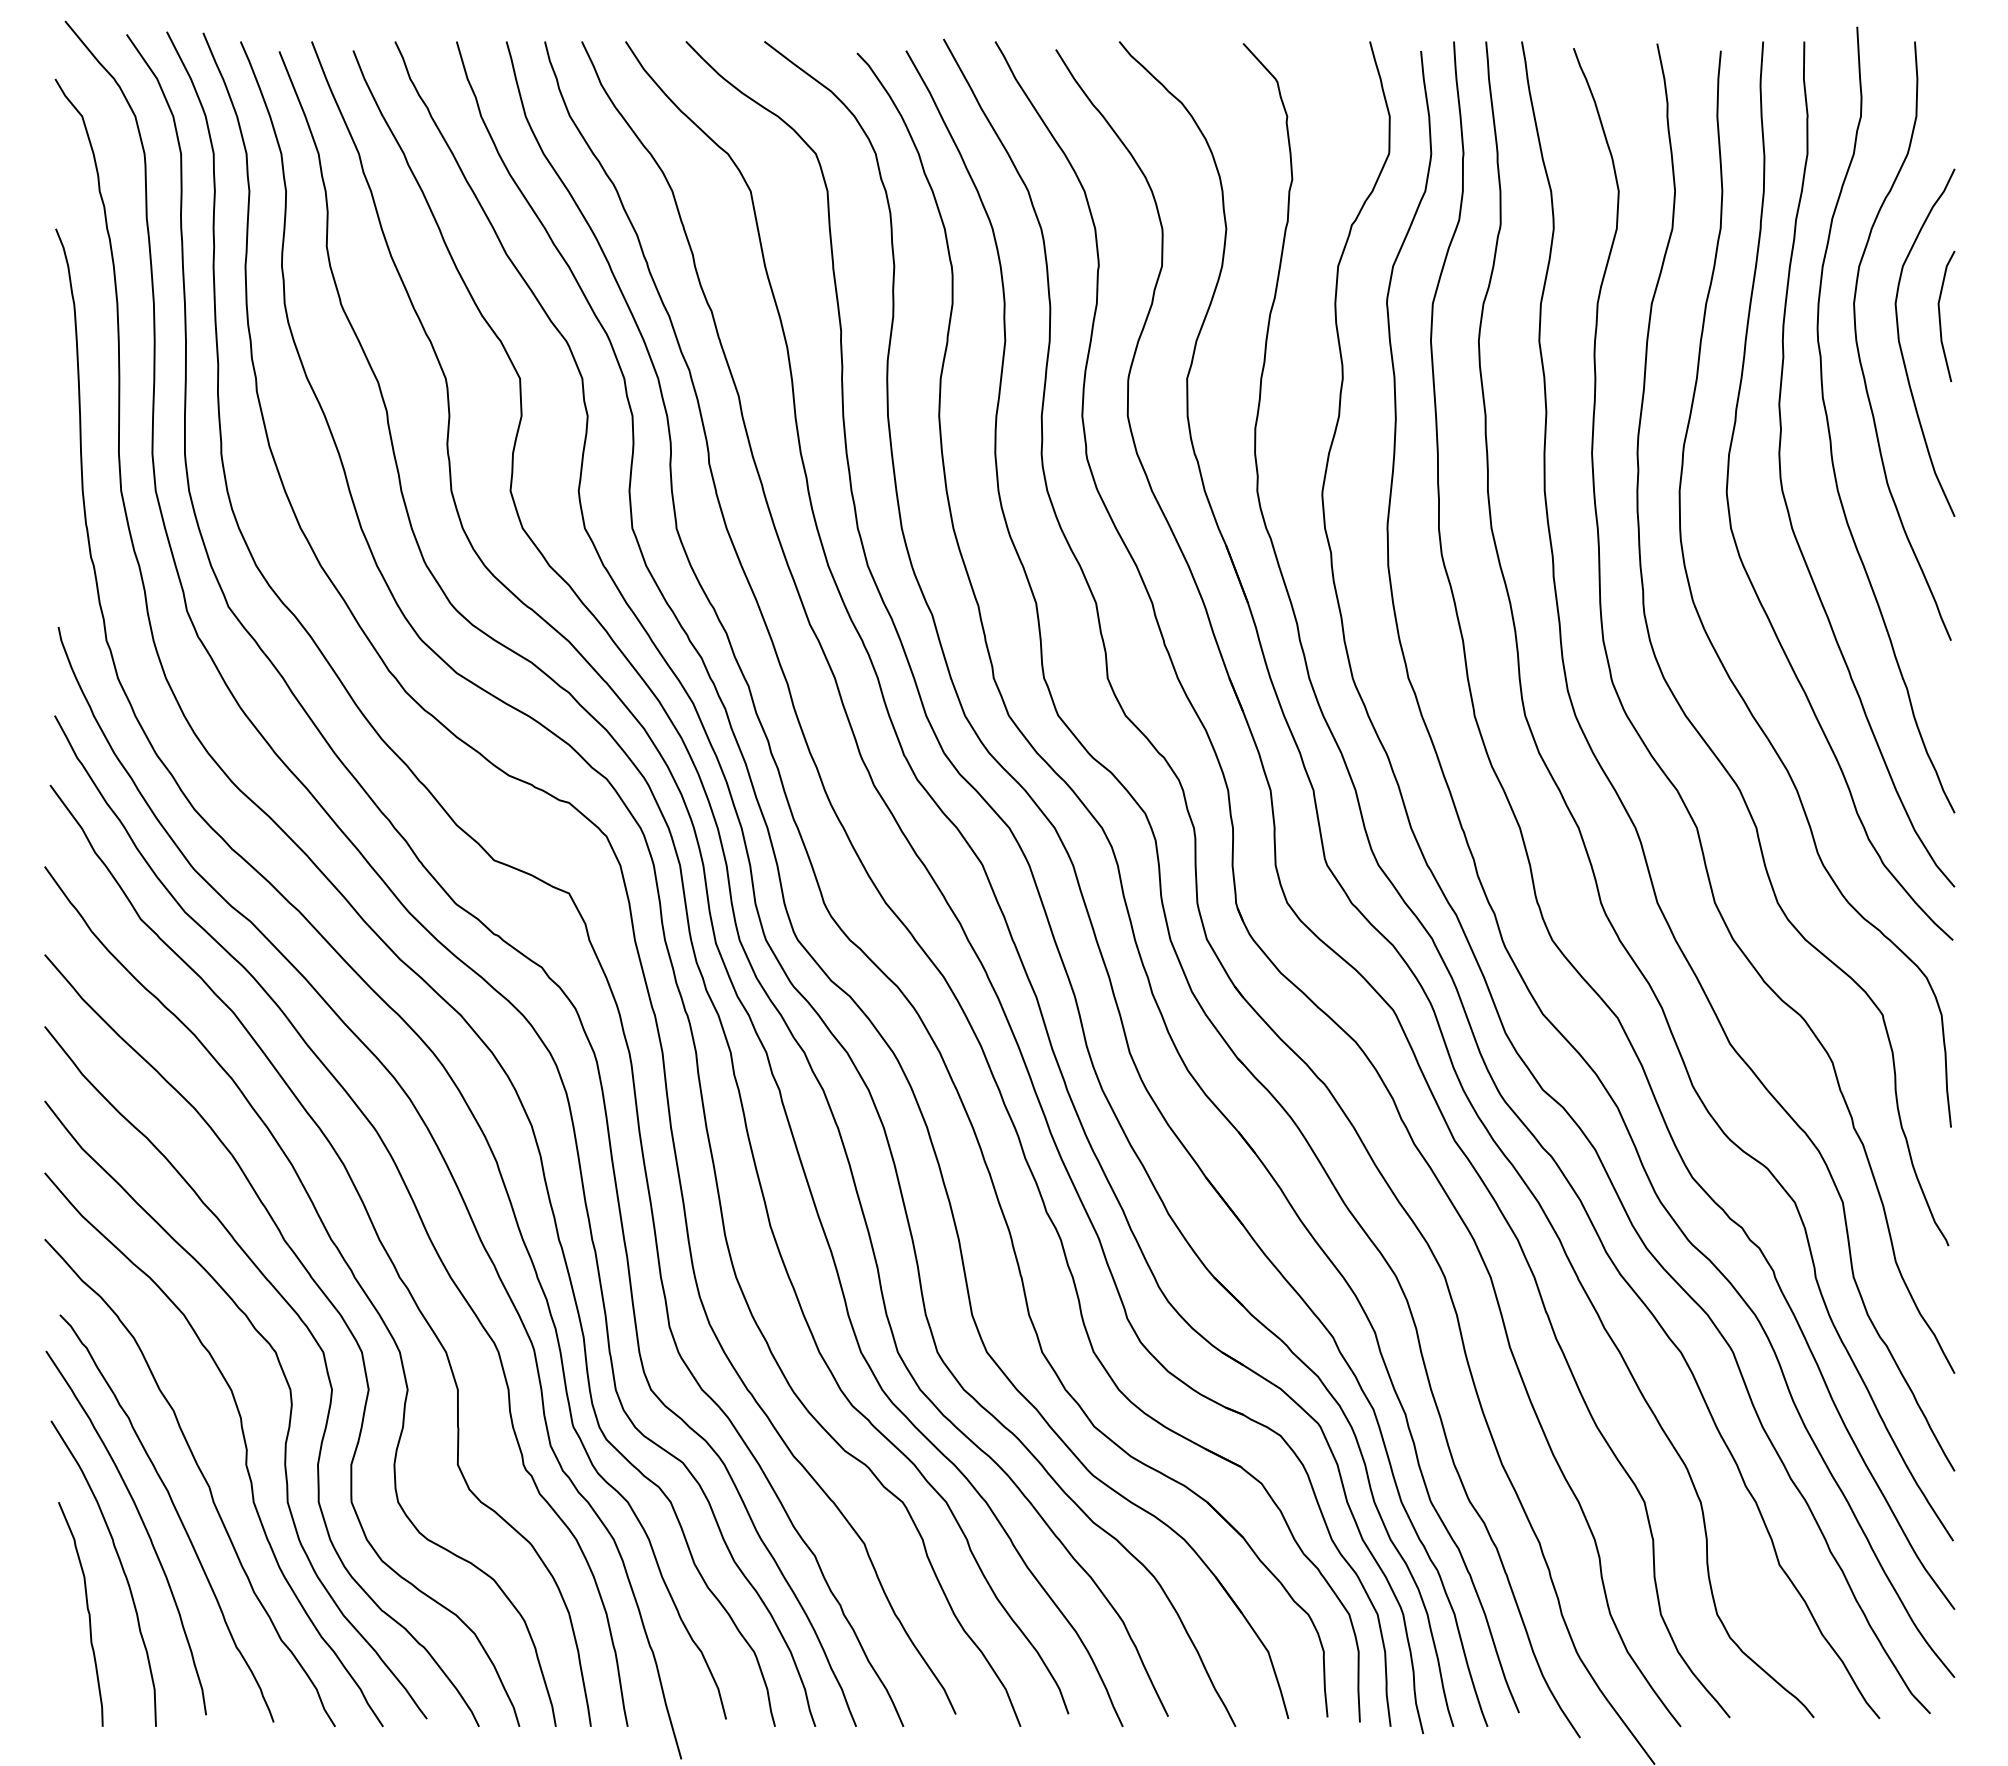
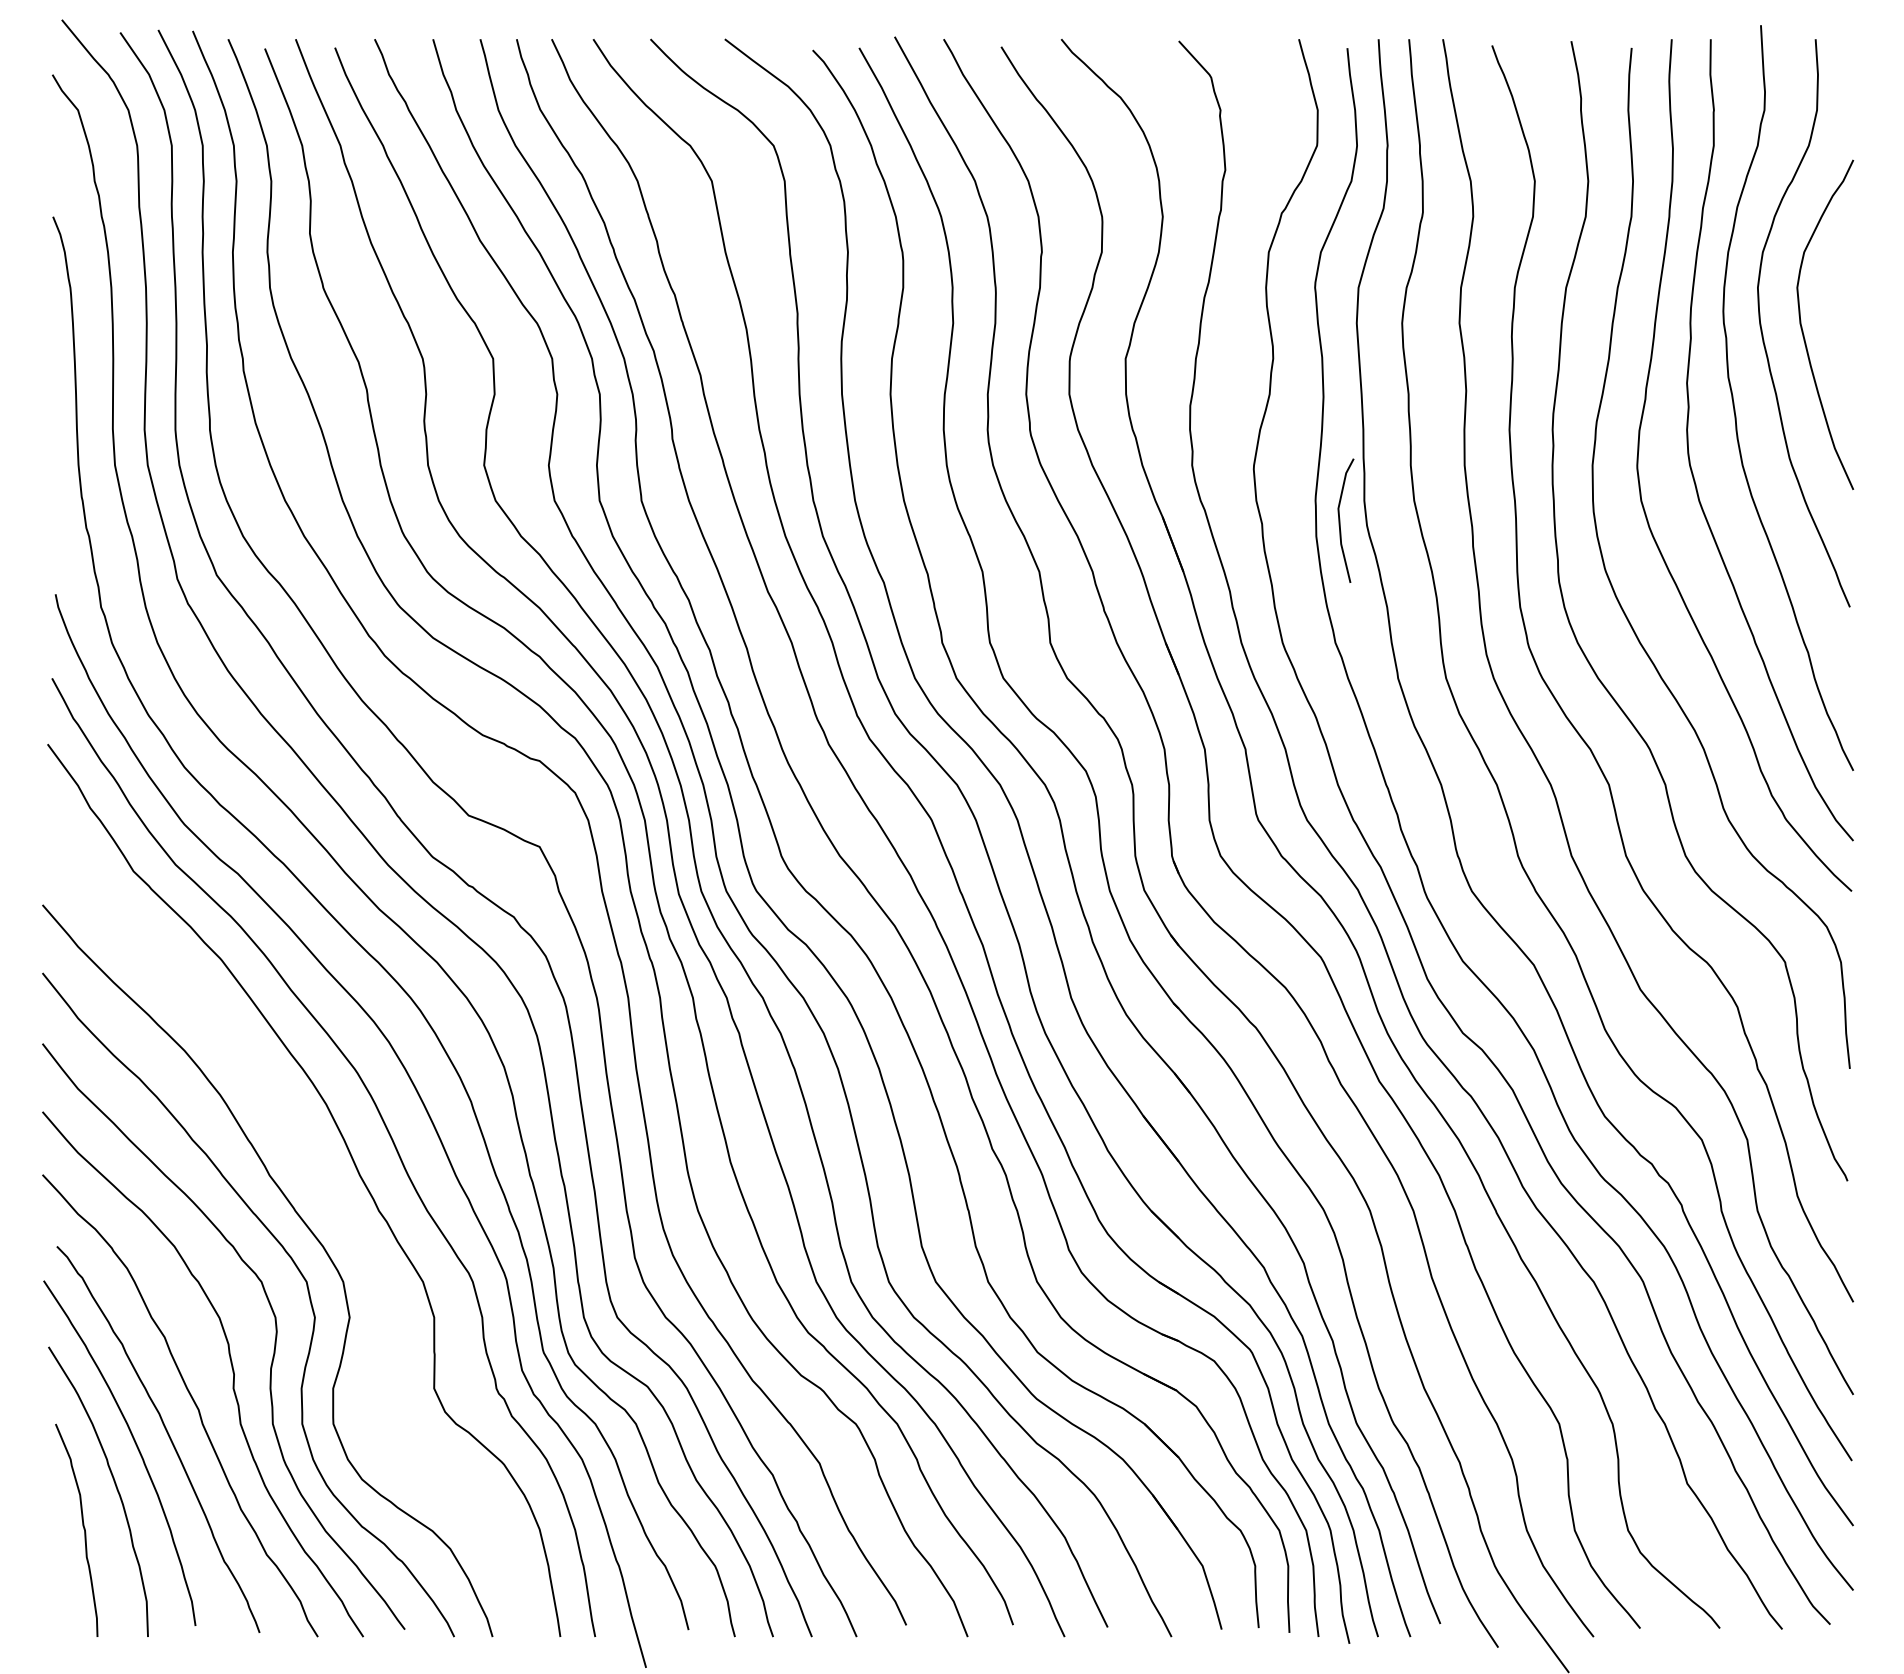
line: (1940, 316) -> (1340, 520), moved
curve: (346, 1265) -> (328, 1199), removed

